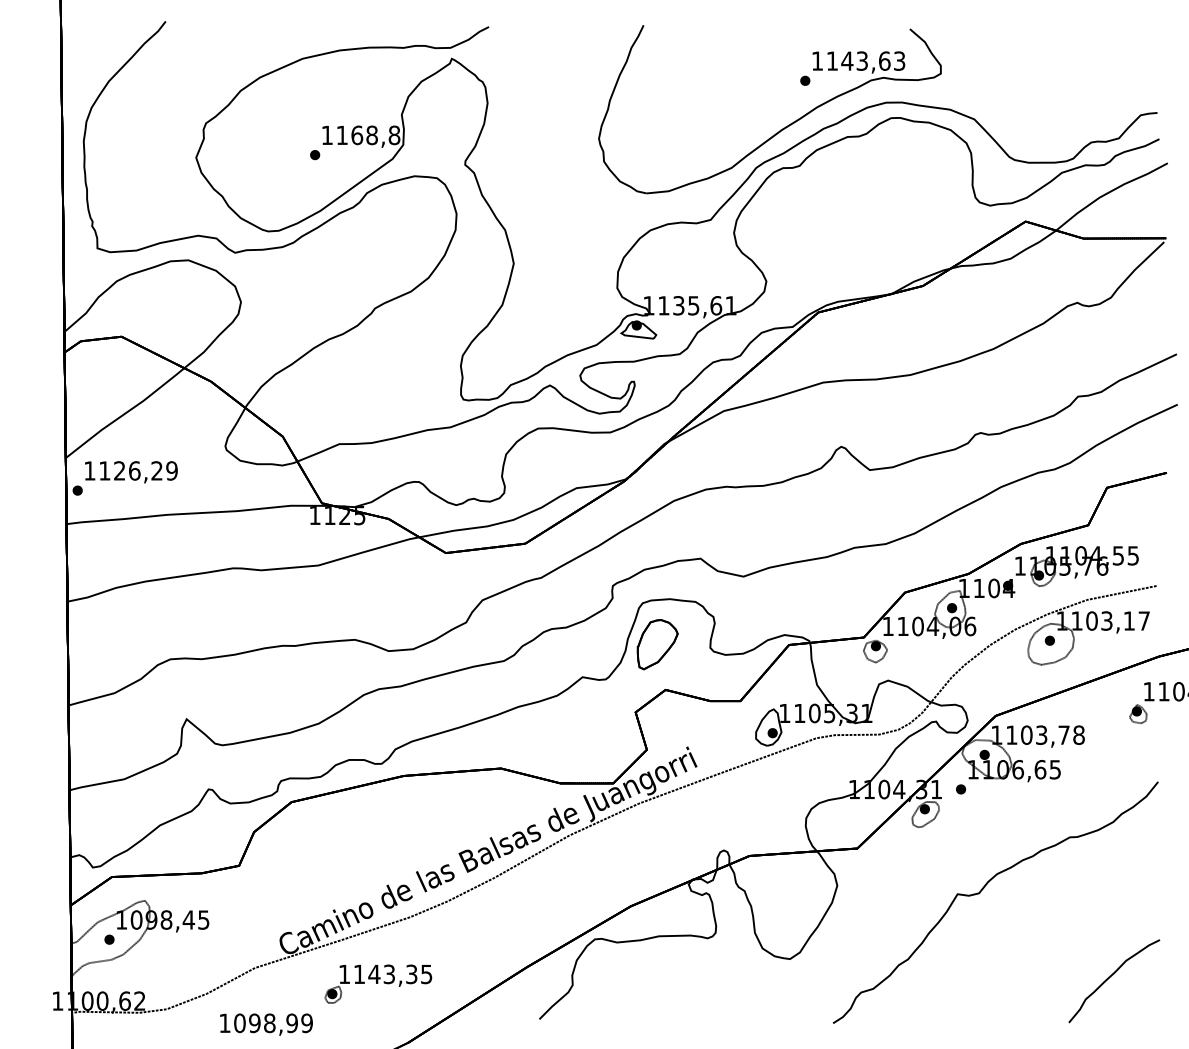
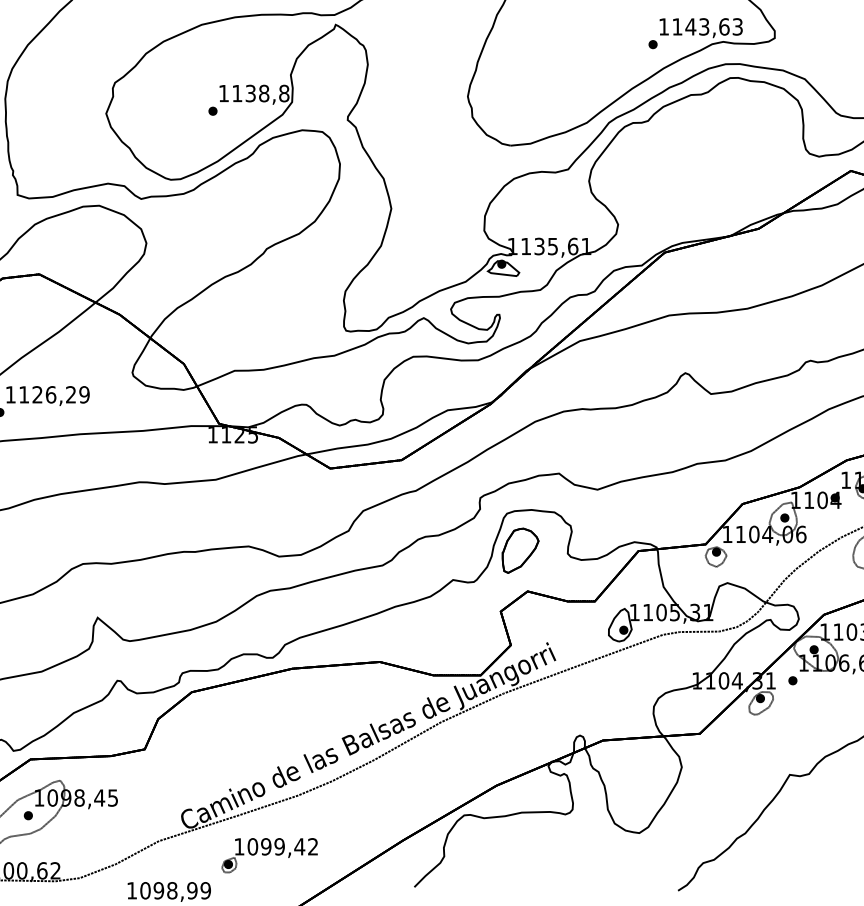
text: (357, 135) -> (251, 93), 1168,8 -> 1138,8
text: (392, 974) -> (282, 846), 1143,35 -> 1099,42

